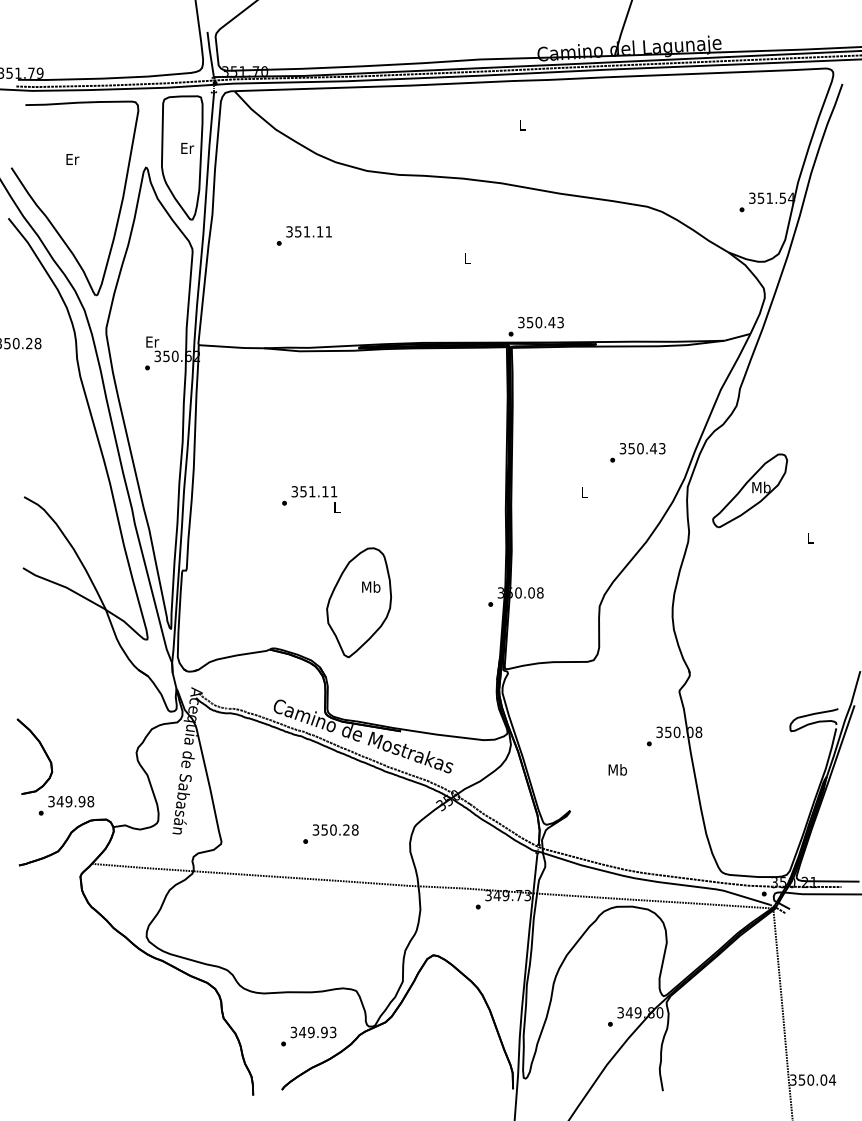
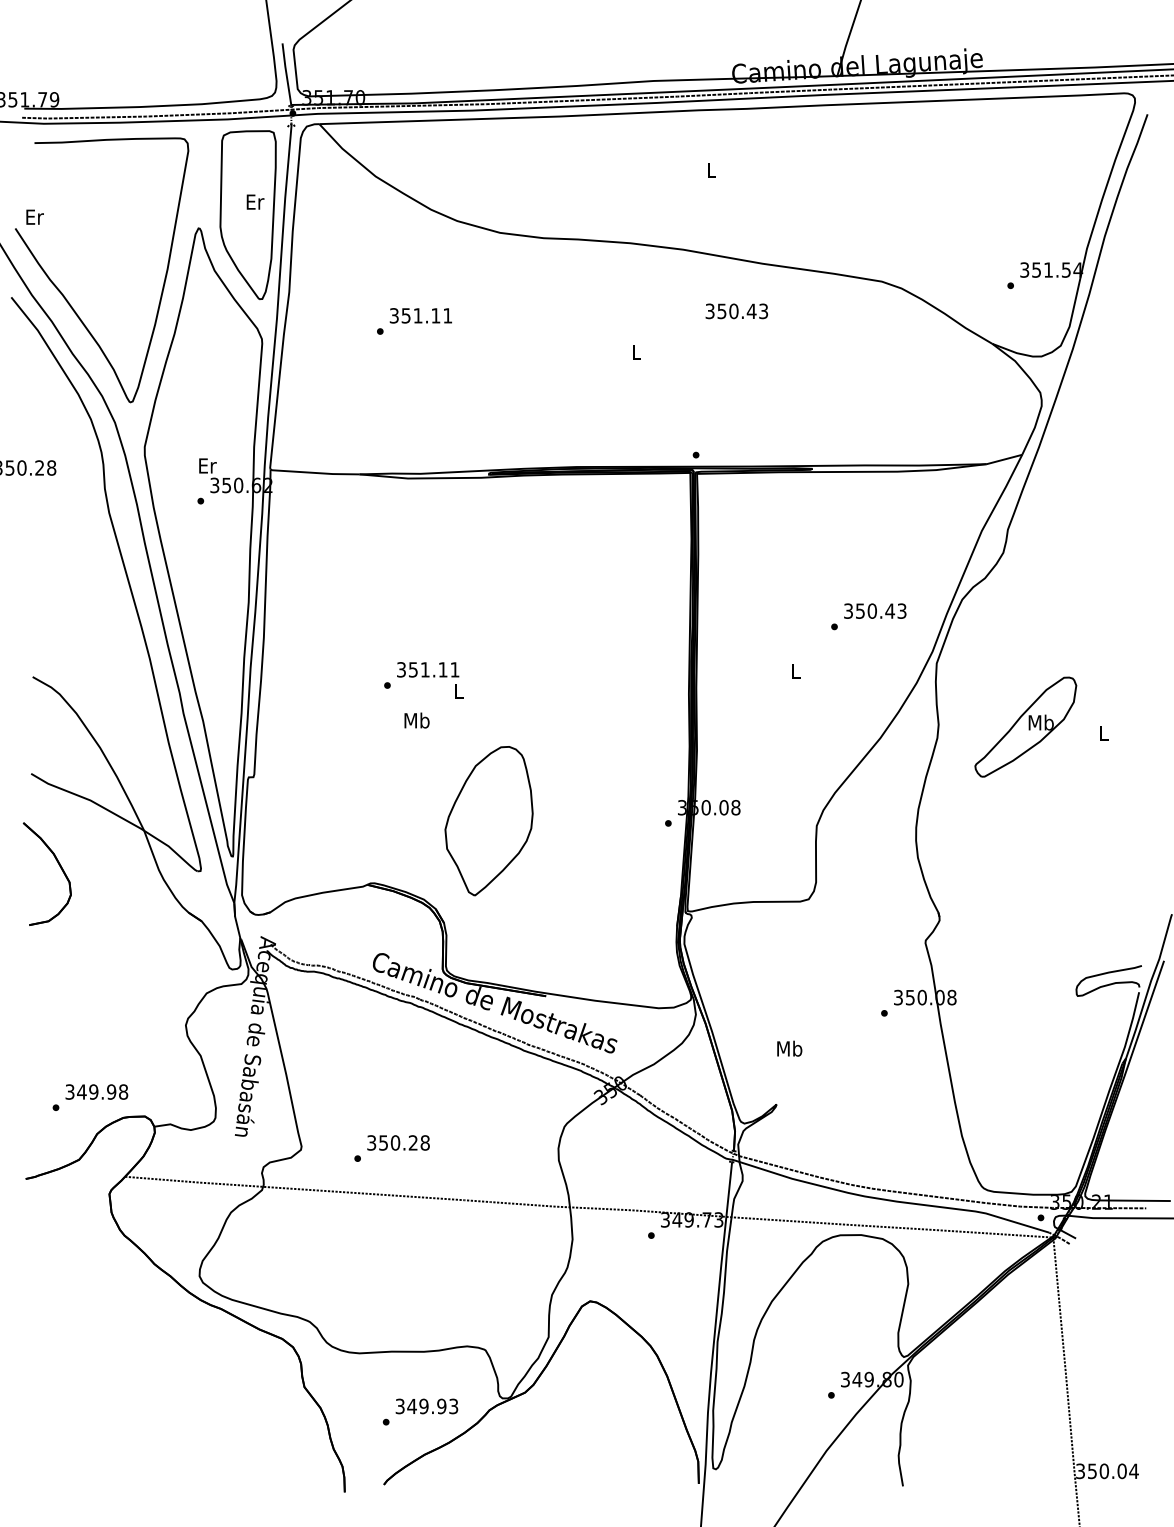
text: (72, 159) -> (34, 217), moved
text: (540, 322) -> (736, 311), moved
part: (750, 490) -> (1026, 726), moved
text: (371, 586) -> (417, 719), moved
part: (43, 751) -> (59, 867), moved
text: (617, 769) -> (789, 1048), moved
text: (330, 833) -> (391, 1147), moved

